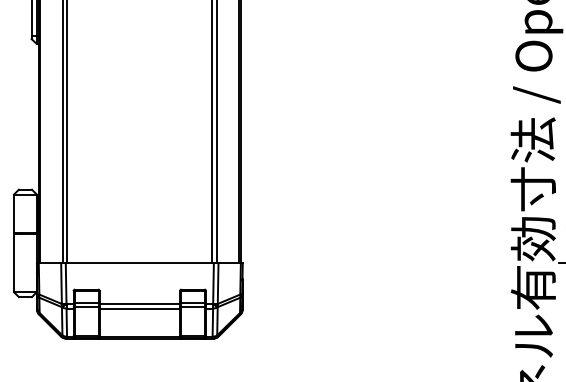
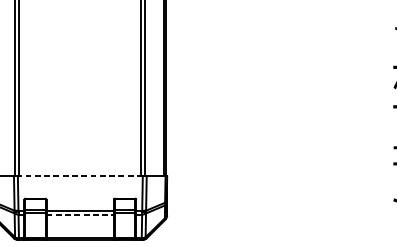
line: (139, 263) -> (80, 176), solid -> dashed
line: (140, 308) -> (80, 214), solid -> dashed

